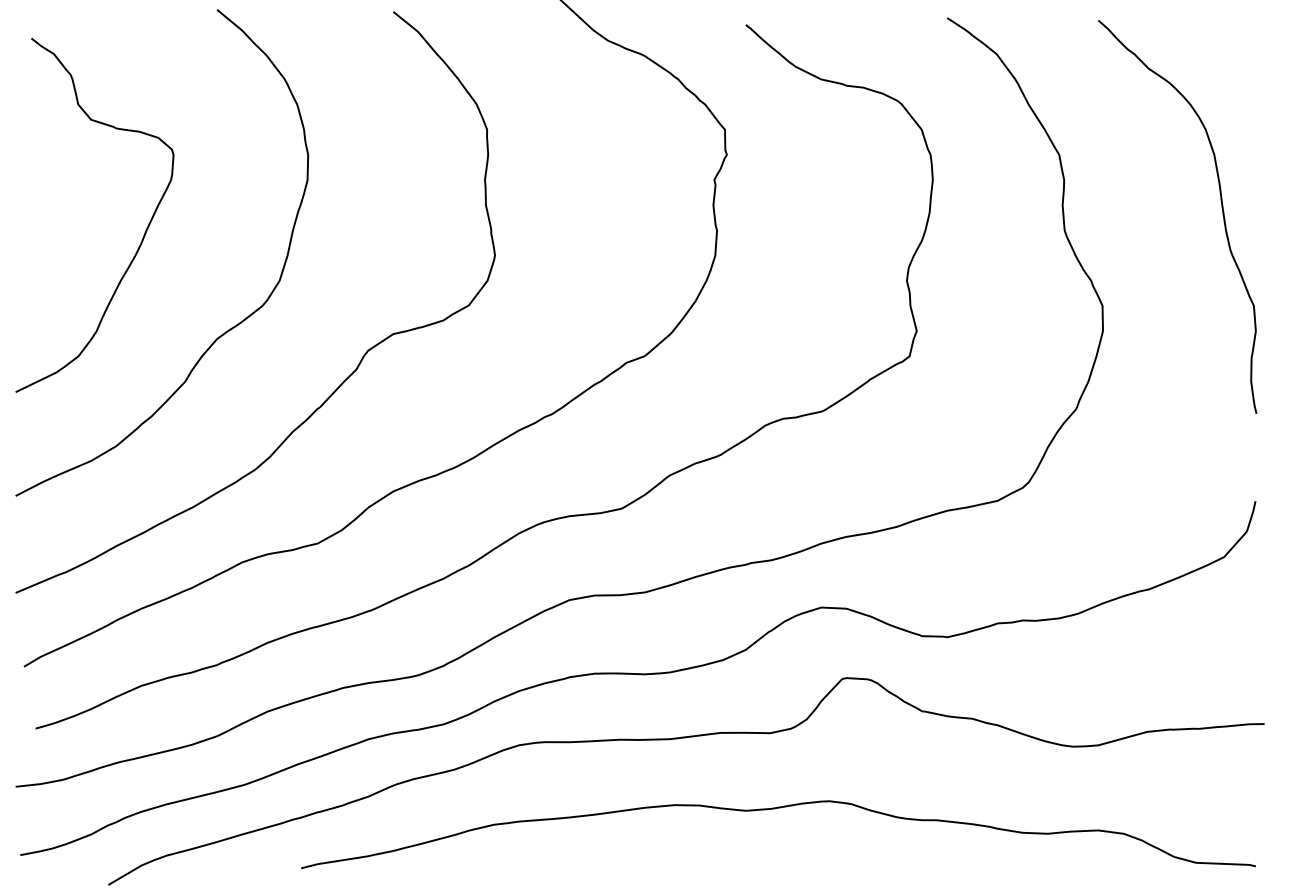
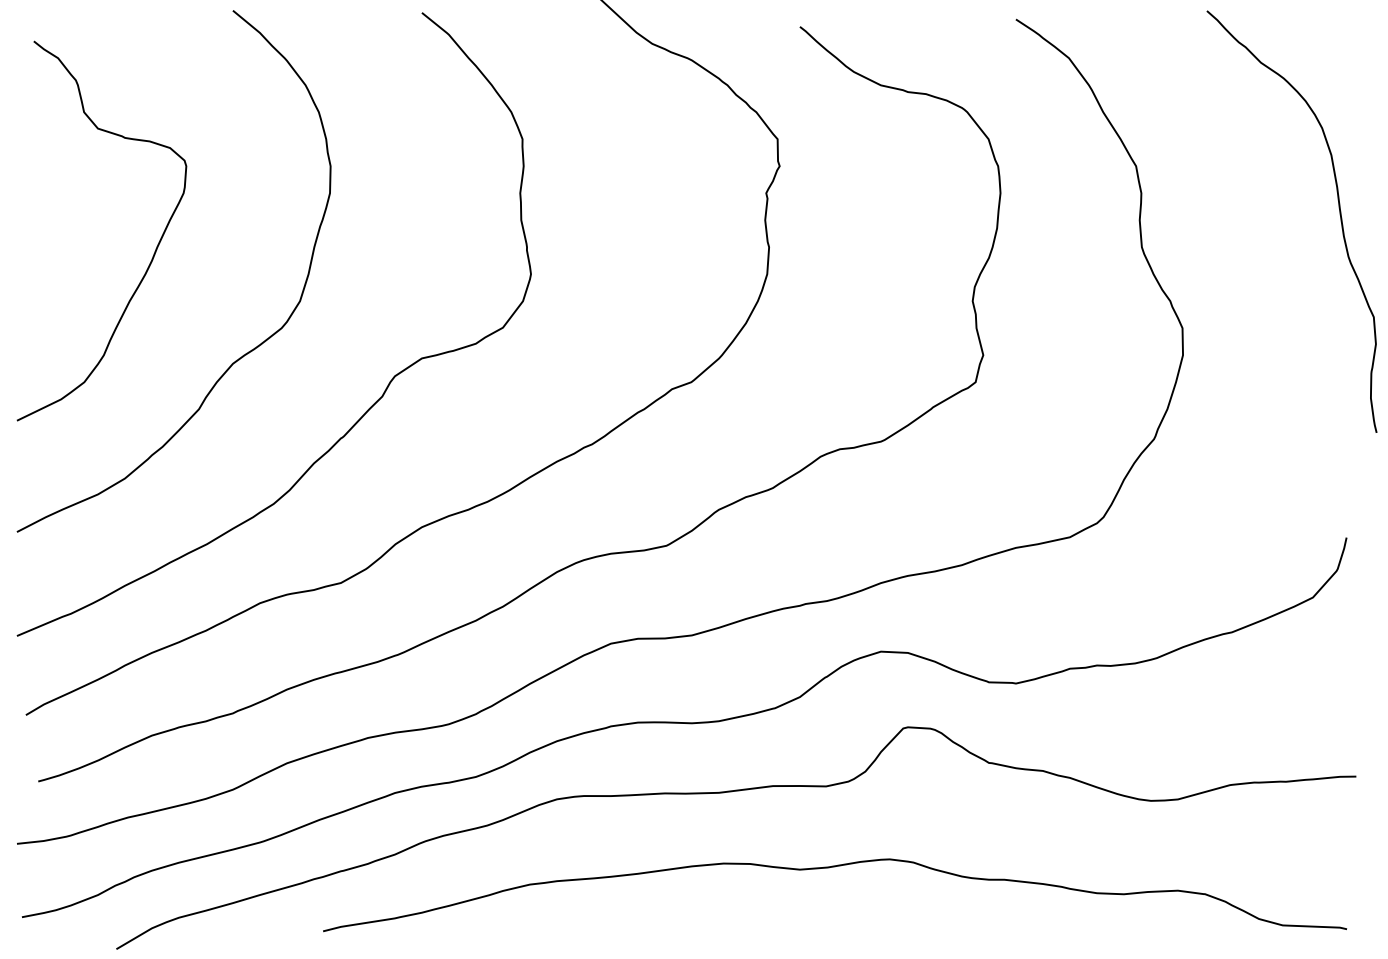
curve: (1221, 210) -> (1339, 214), moved

